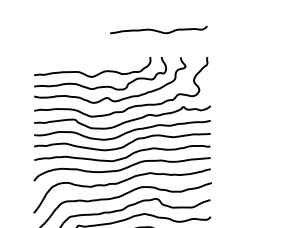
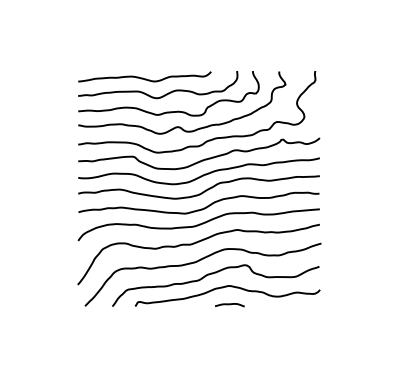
curve: (157, 30) -> (143, 77), moved

